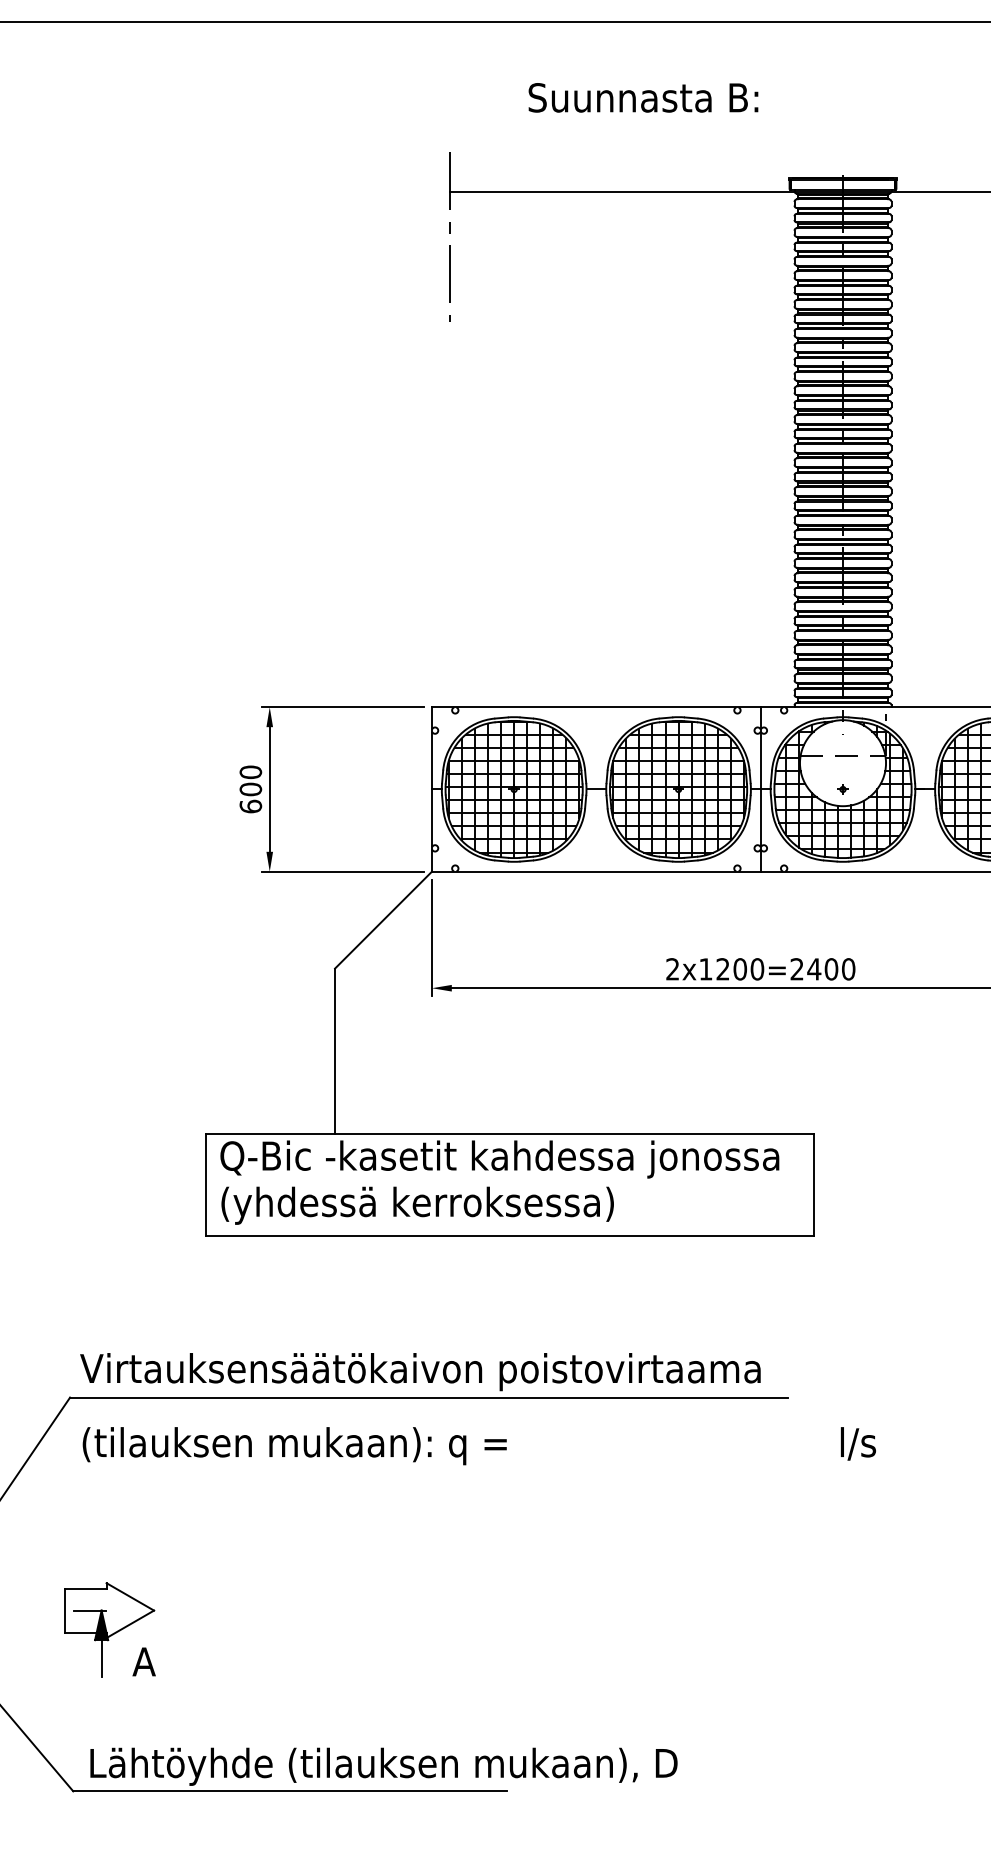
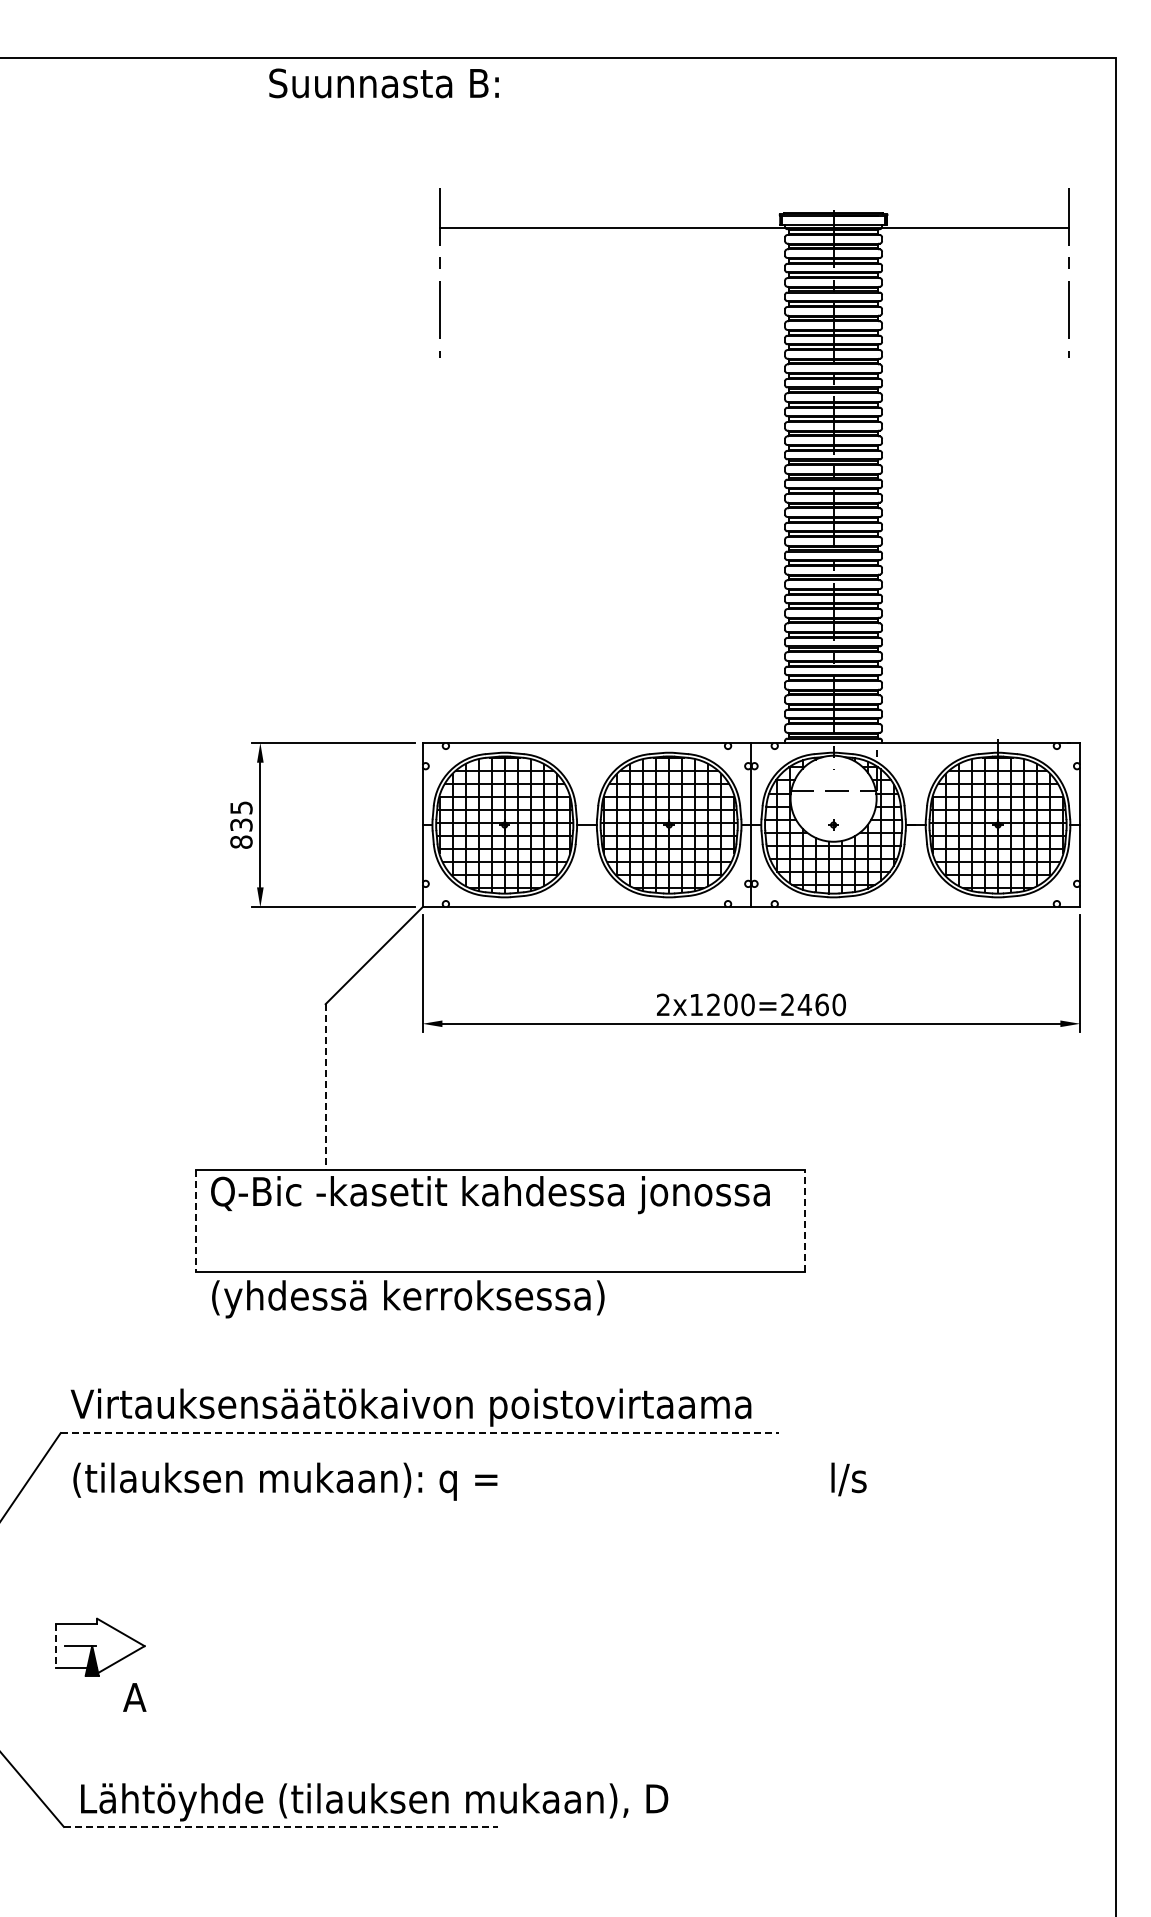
text: (642, 97) -> (383, 83), moved
text: (250, 788) -> (241, 824), 600 -> 835
text: (830, 968) -> (821, 1004), 2x1200=2400 -> 2x1200=2460
line: (334, 1051) -> (325, 1087), solid -> dashed
line: (205, 1184) -> (196, 1220), solid -> dashed
line: (813, 1184) -> (804, 1220), solid -> dashed
text: (417, 1205) -> (408, 1299), moved
line: (429, 1397) -> (420, 1433), solid -> dashed
line: (64, 1610) -> (55, 1646), solid -> dashed
line: (101, 1657) -> (92, 1693), removed
line: (289, 1790) -> (280, 1826), solid -> dashed

